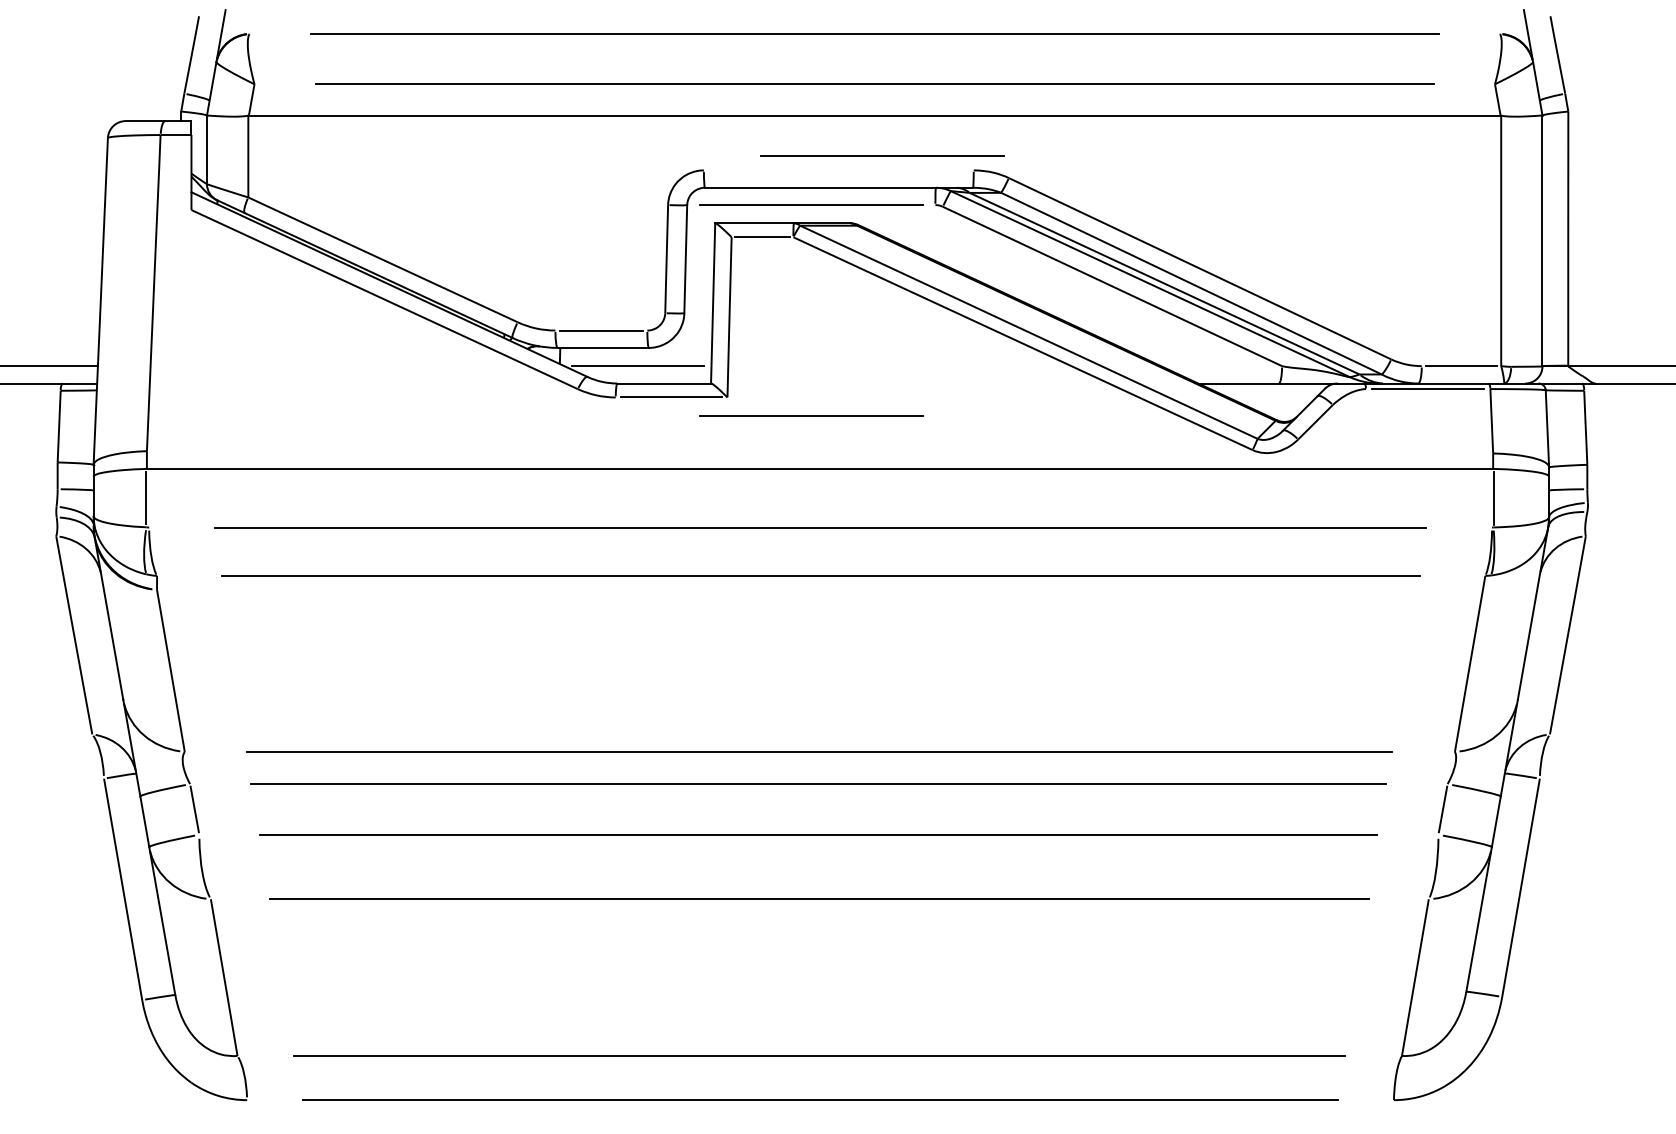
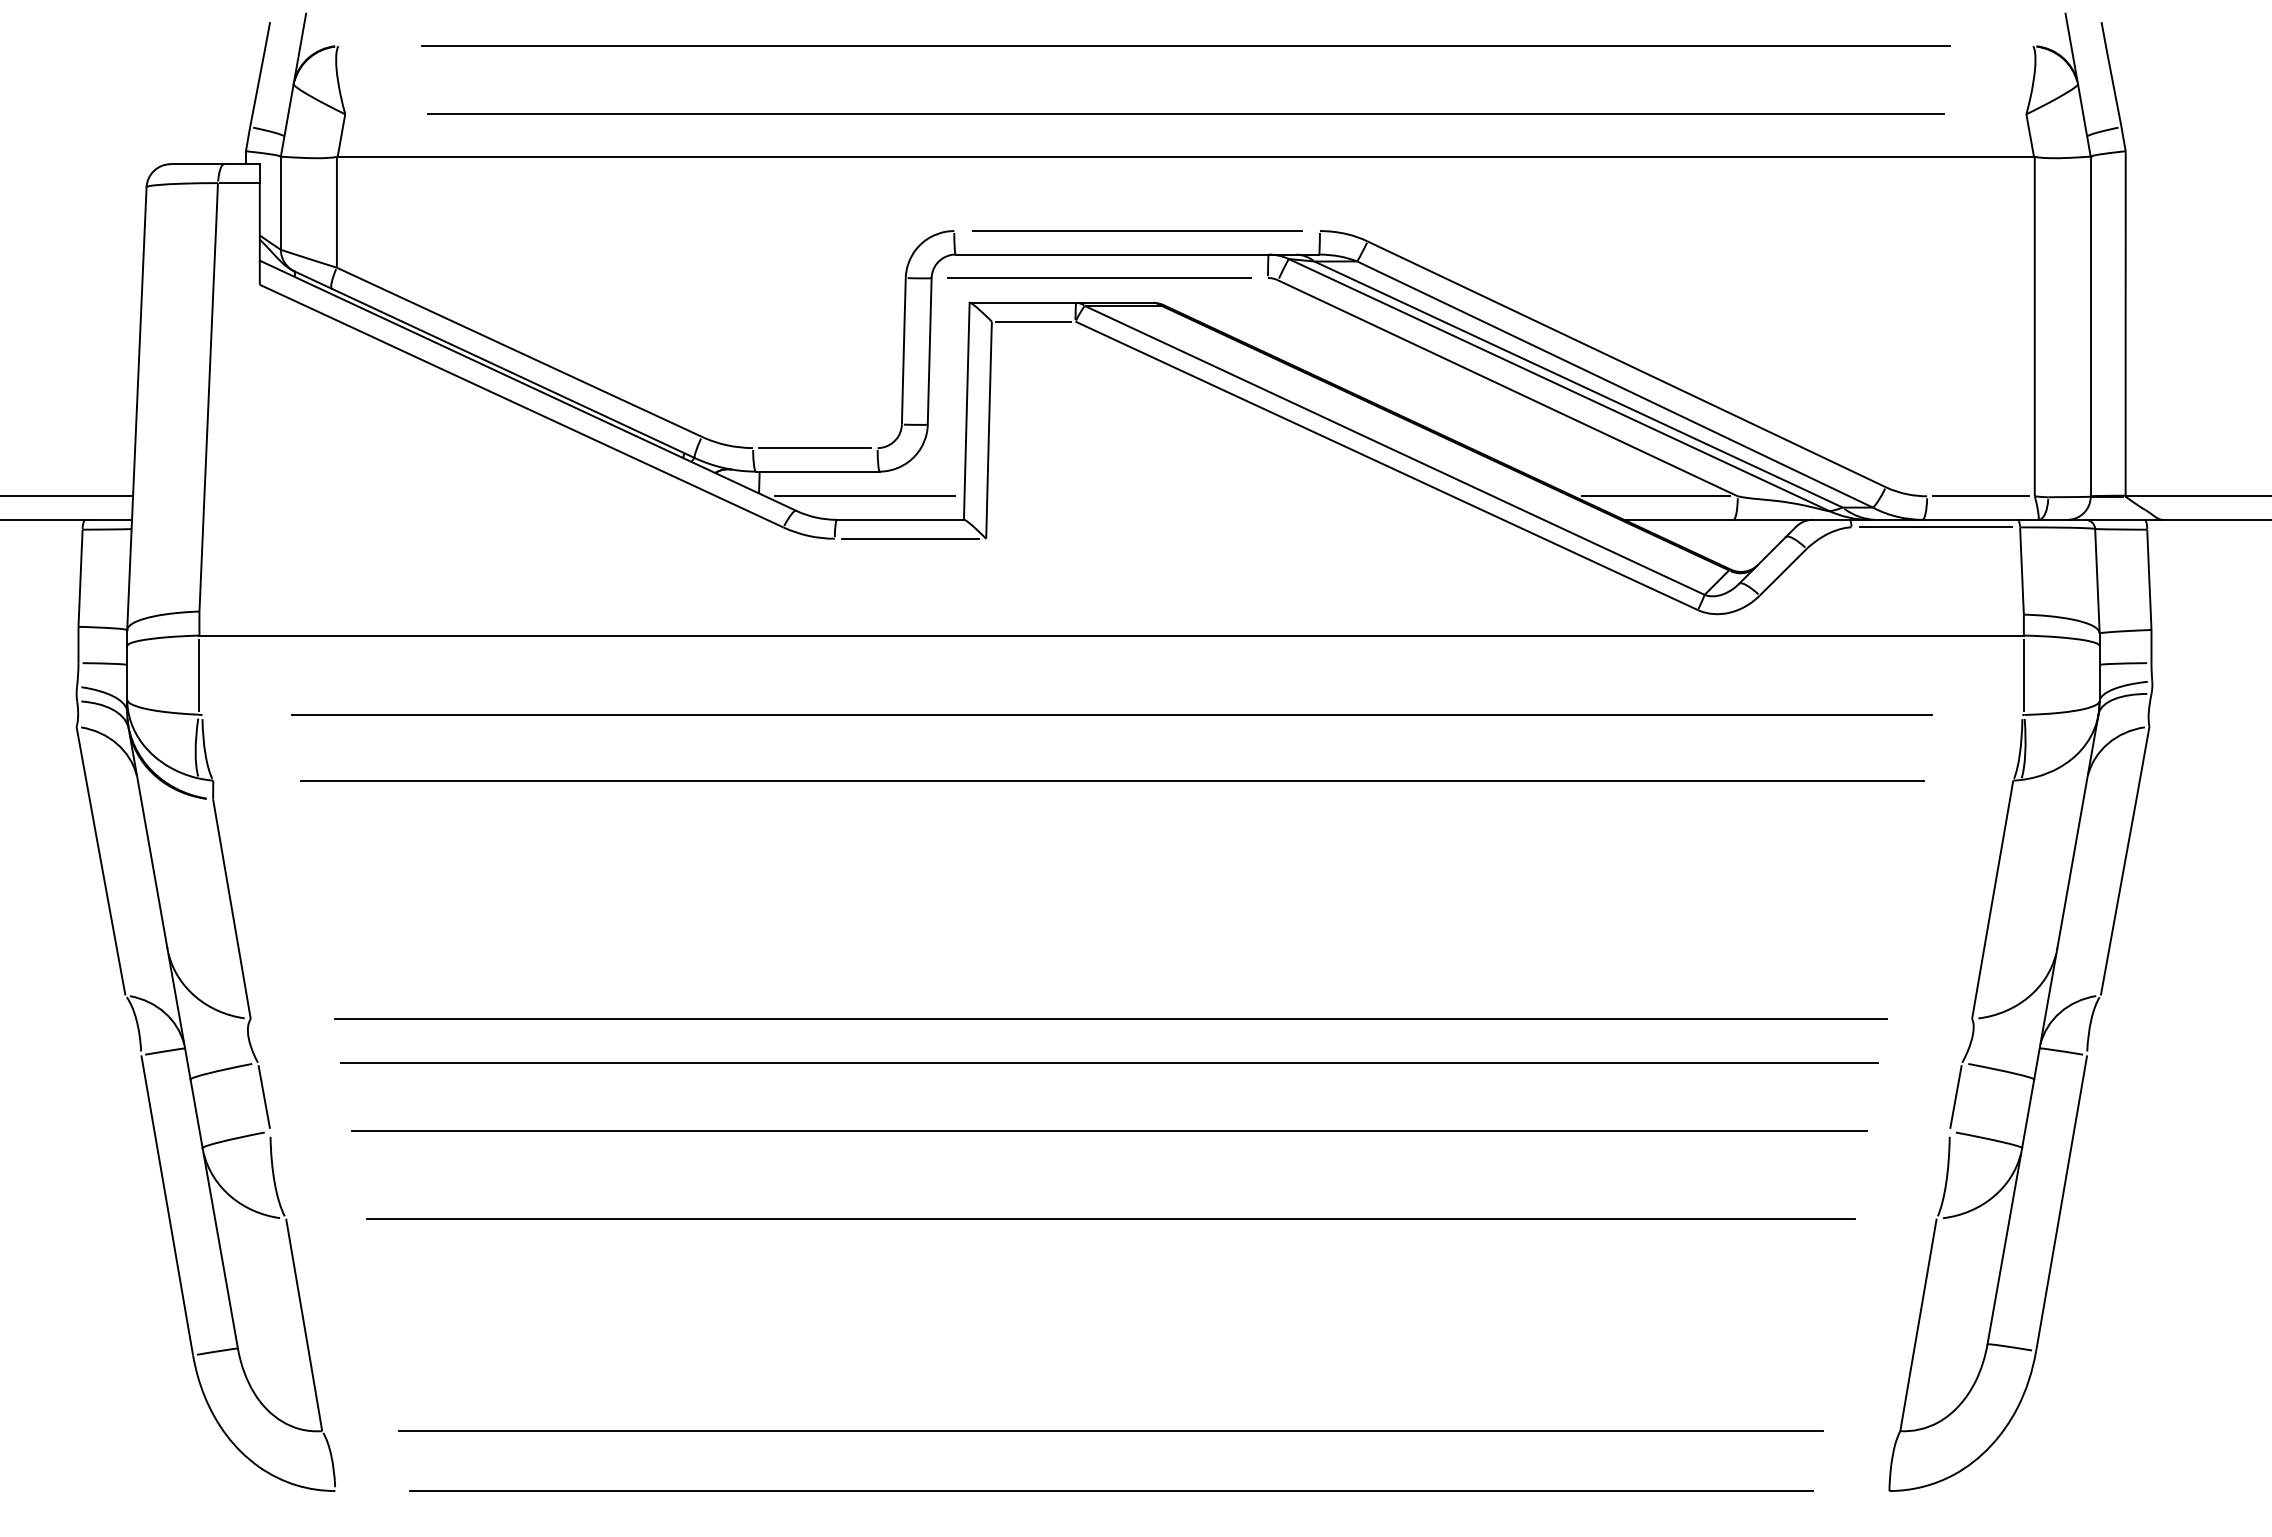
line: (882, 155) -> (1137, 230), moved
line: (1221, 366) -> (1655, 496), added
line: (811, 415) -> (1099, 563), removed

